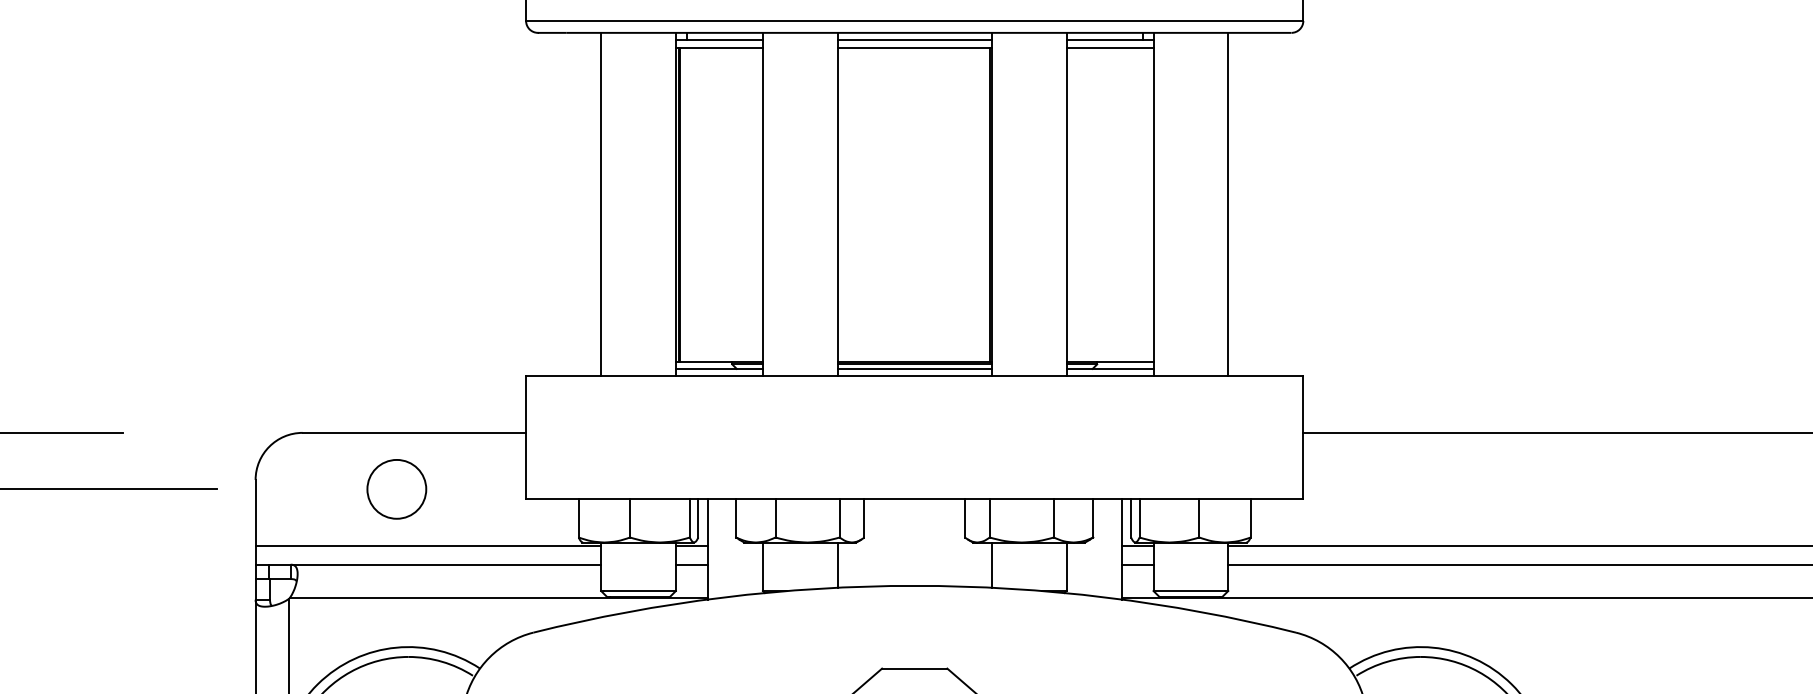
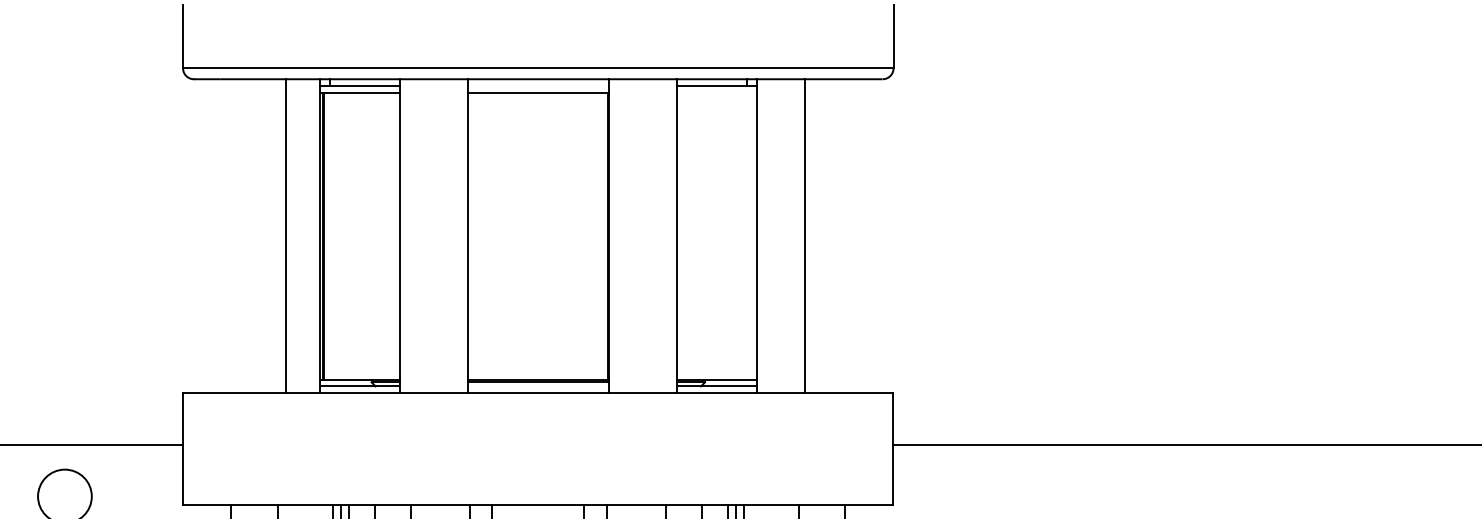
line: (914, 40) -> (538, 86), removed
line: (1109, 47) -> (716, 92), removed
line: (601, 204) -> (286, 236), moved
line: (1228, 204) -> (805, 236), moved
line: (914, 368) -> (538, 386), removed

